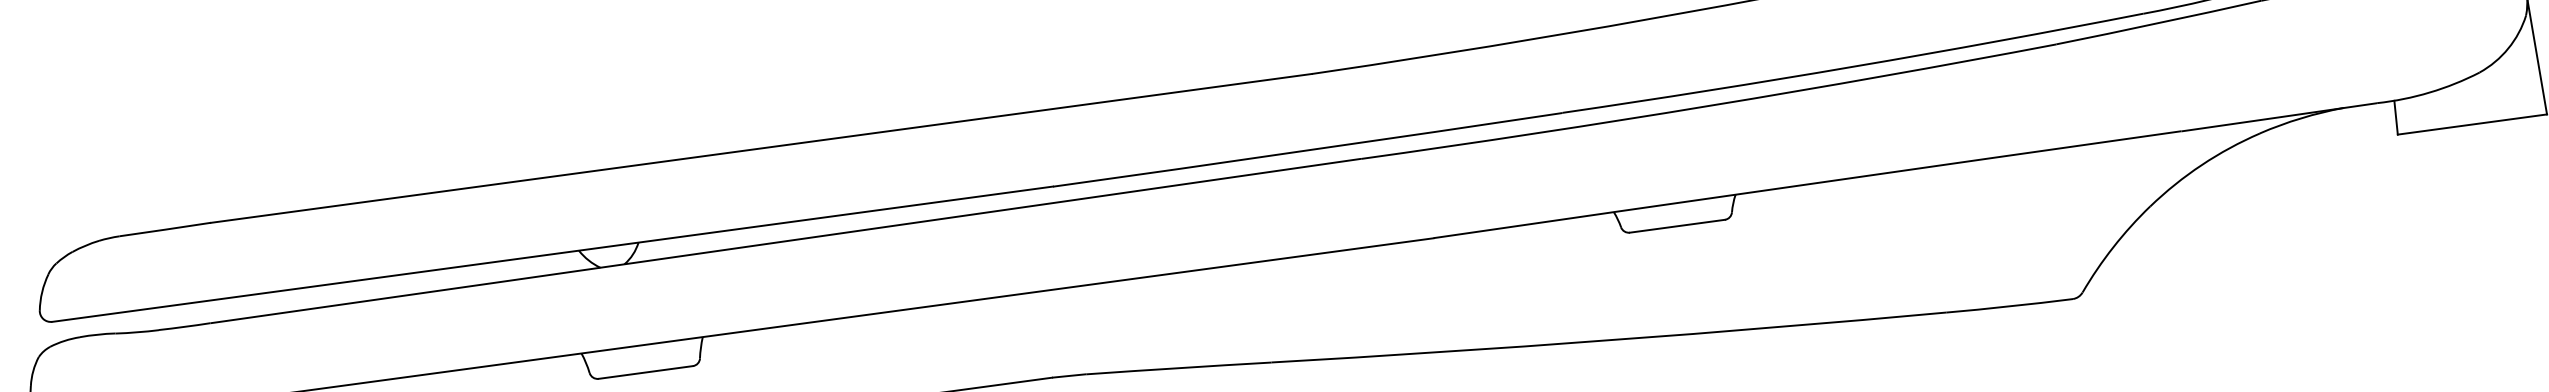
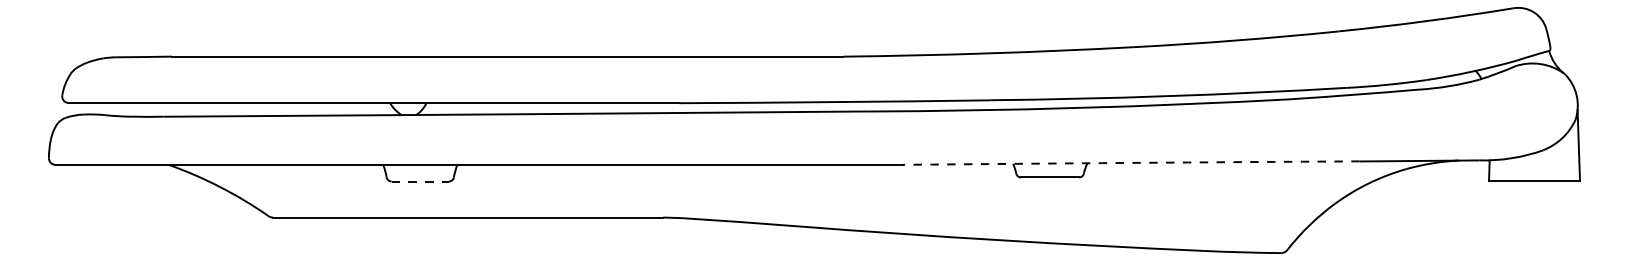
arc: (1807, 183) -> (1131, 162), solid -> dashed
line: (646, 372) -> (420, 181), solid -> dashed

